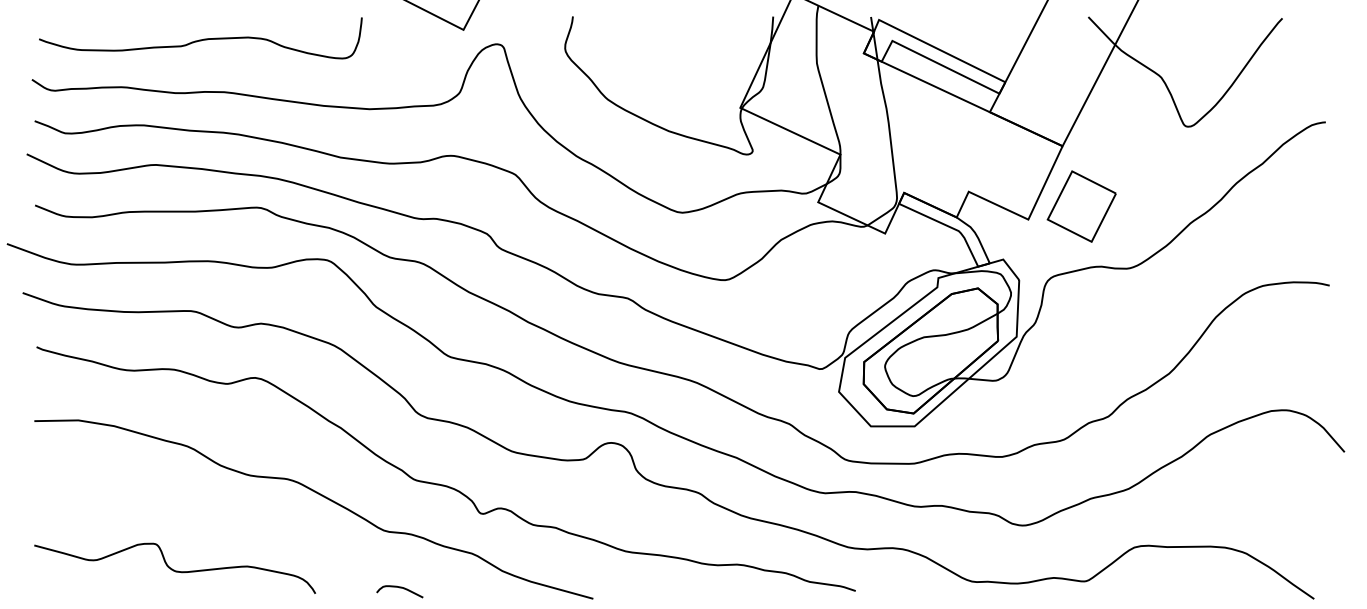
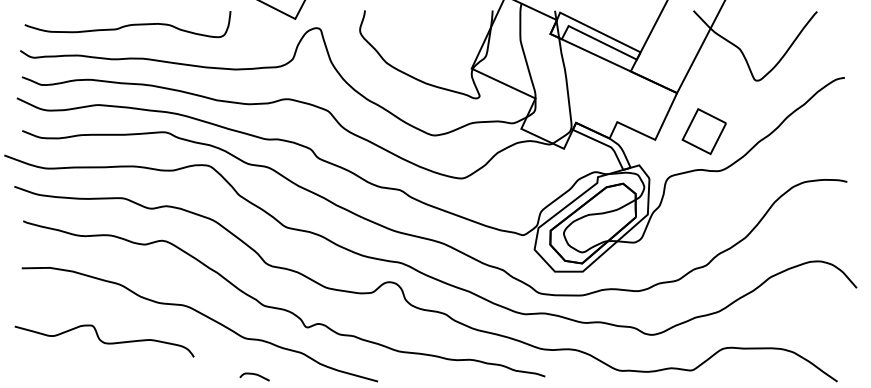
part: (1080, 206) -> (703, 131), moved
curve: (175, 568) -> (104, 341), moved

